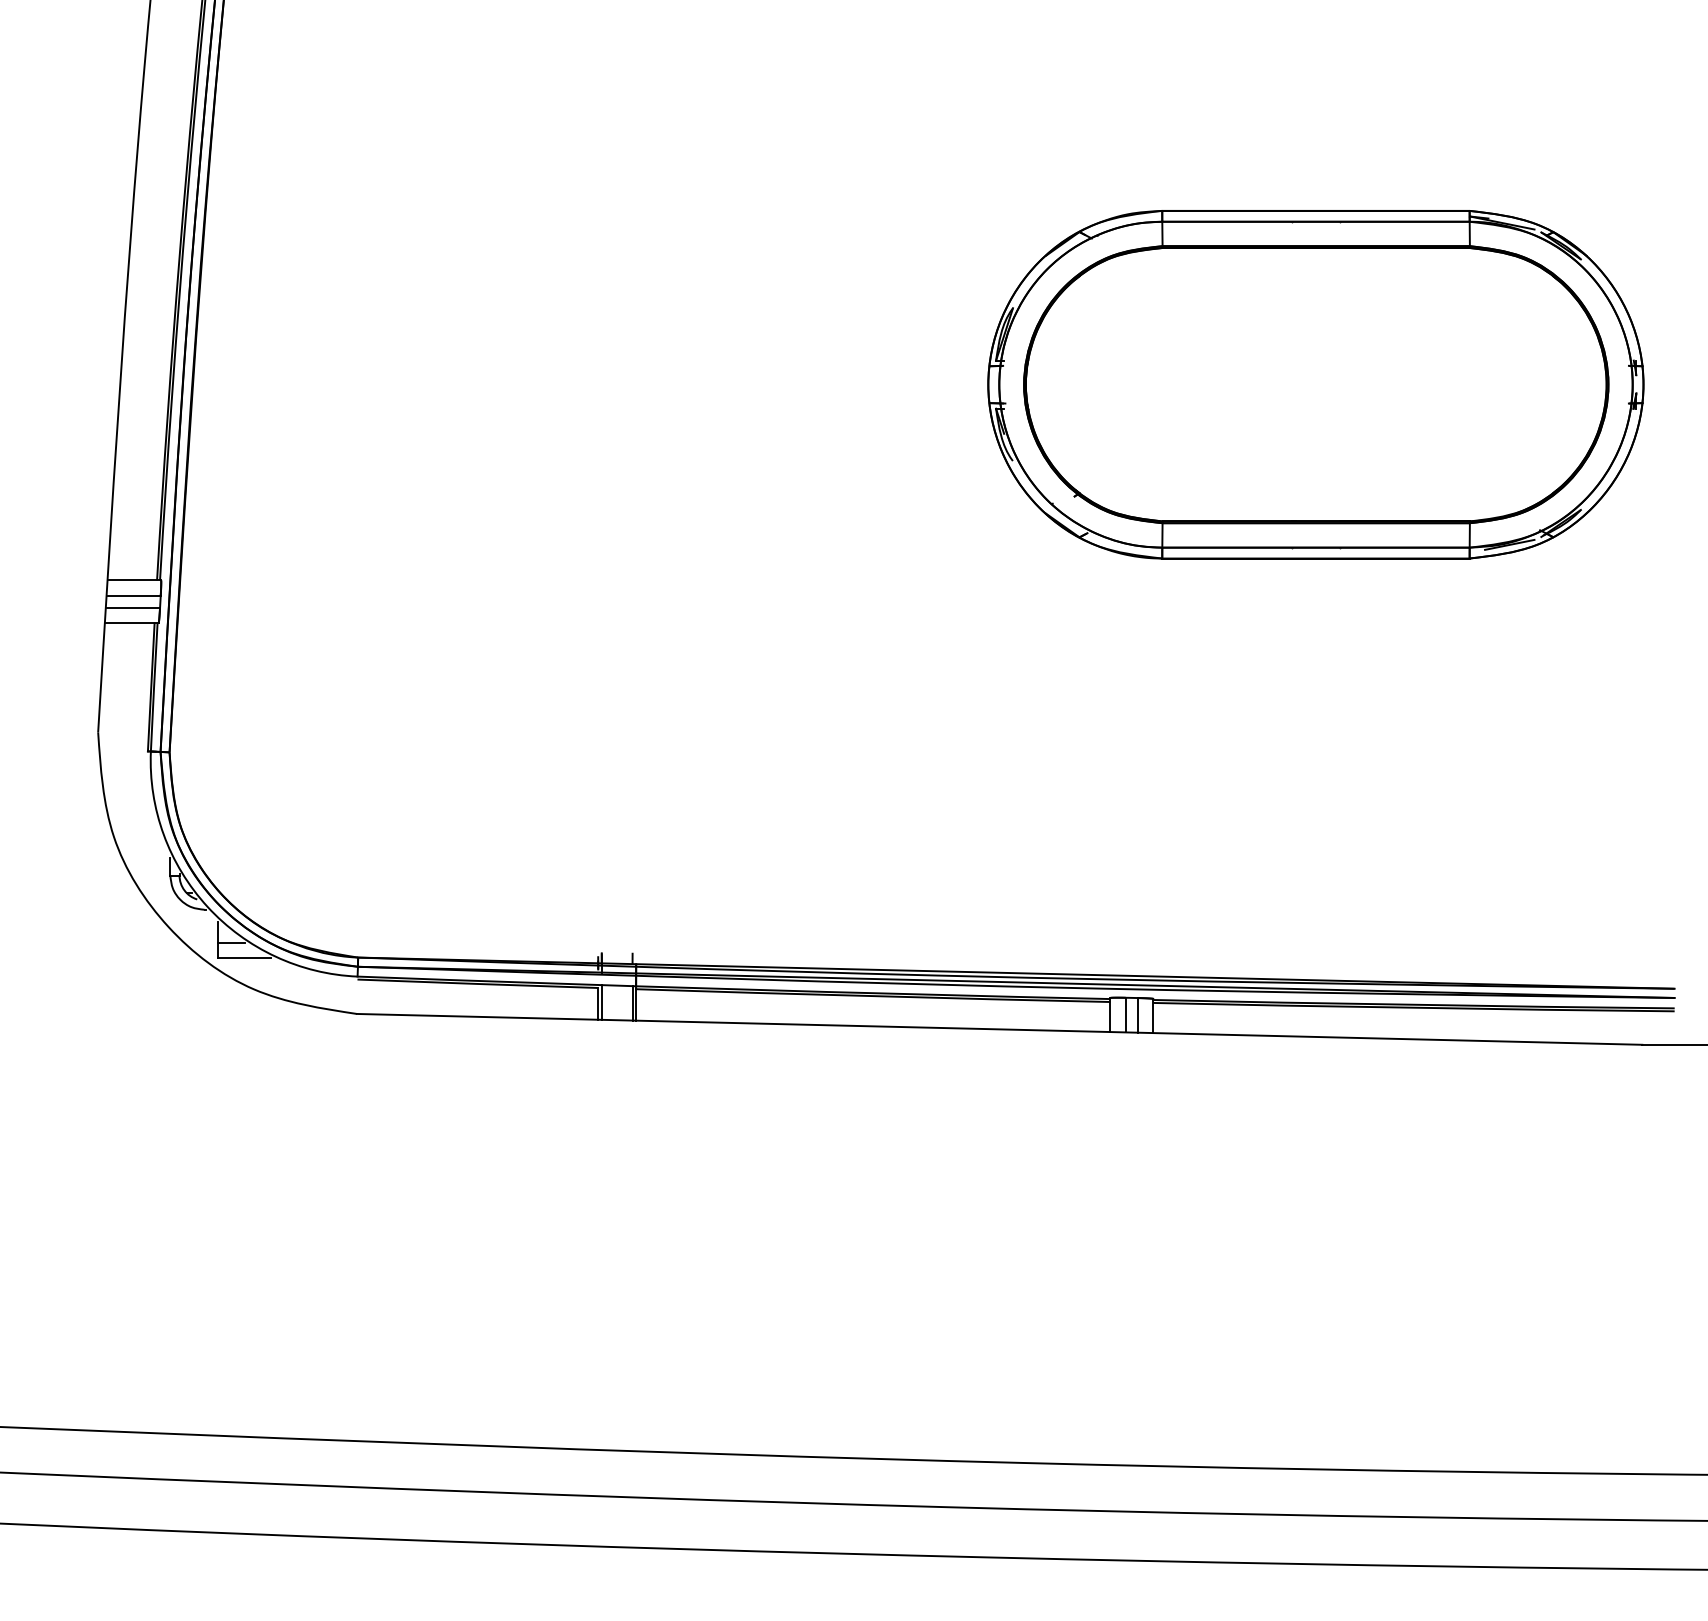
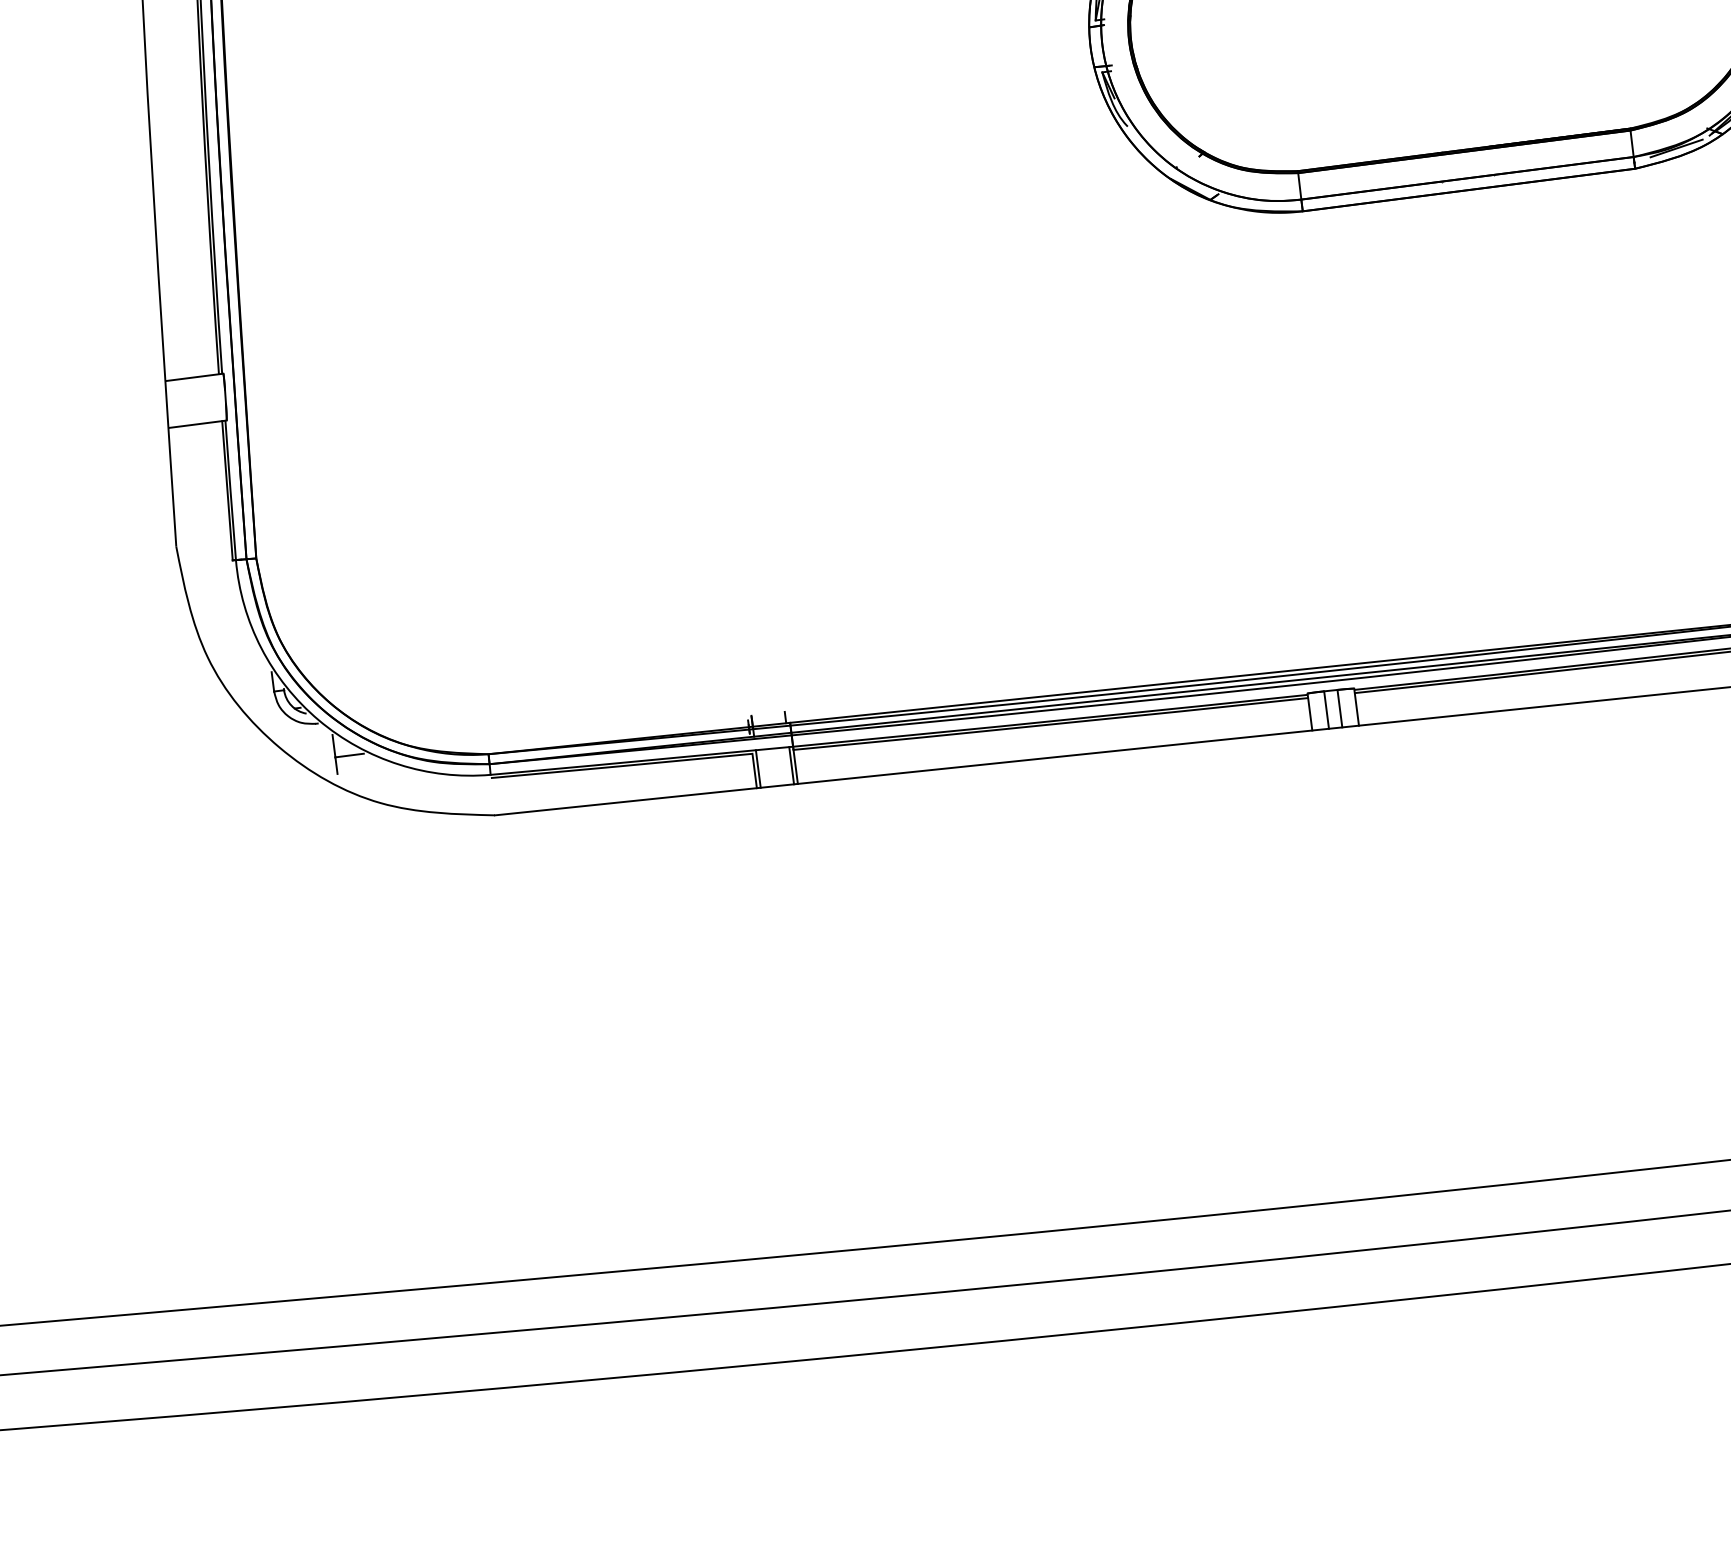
line: (133, 595) -> (195, 393), removed
line: (133, 608) -> (197, 407), removed
line: (244, 957) -> (365, 769), removed

